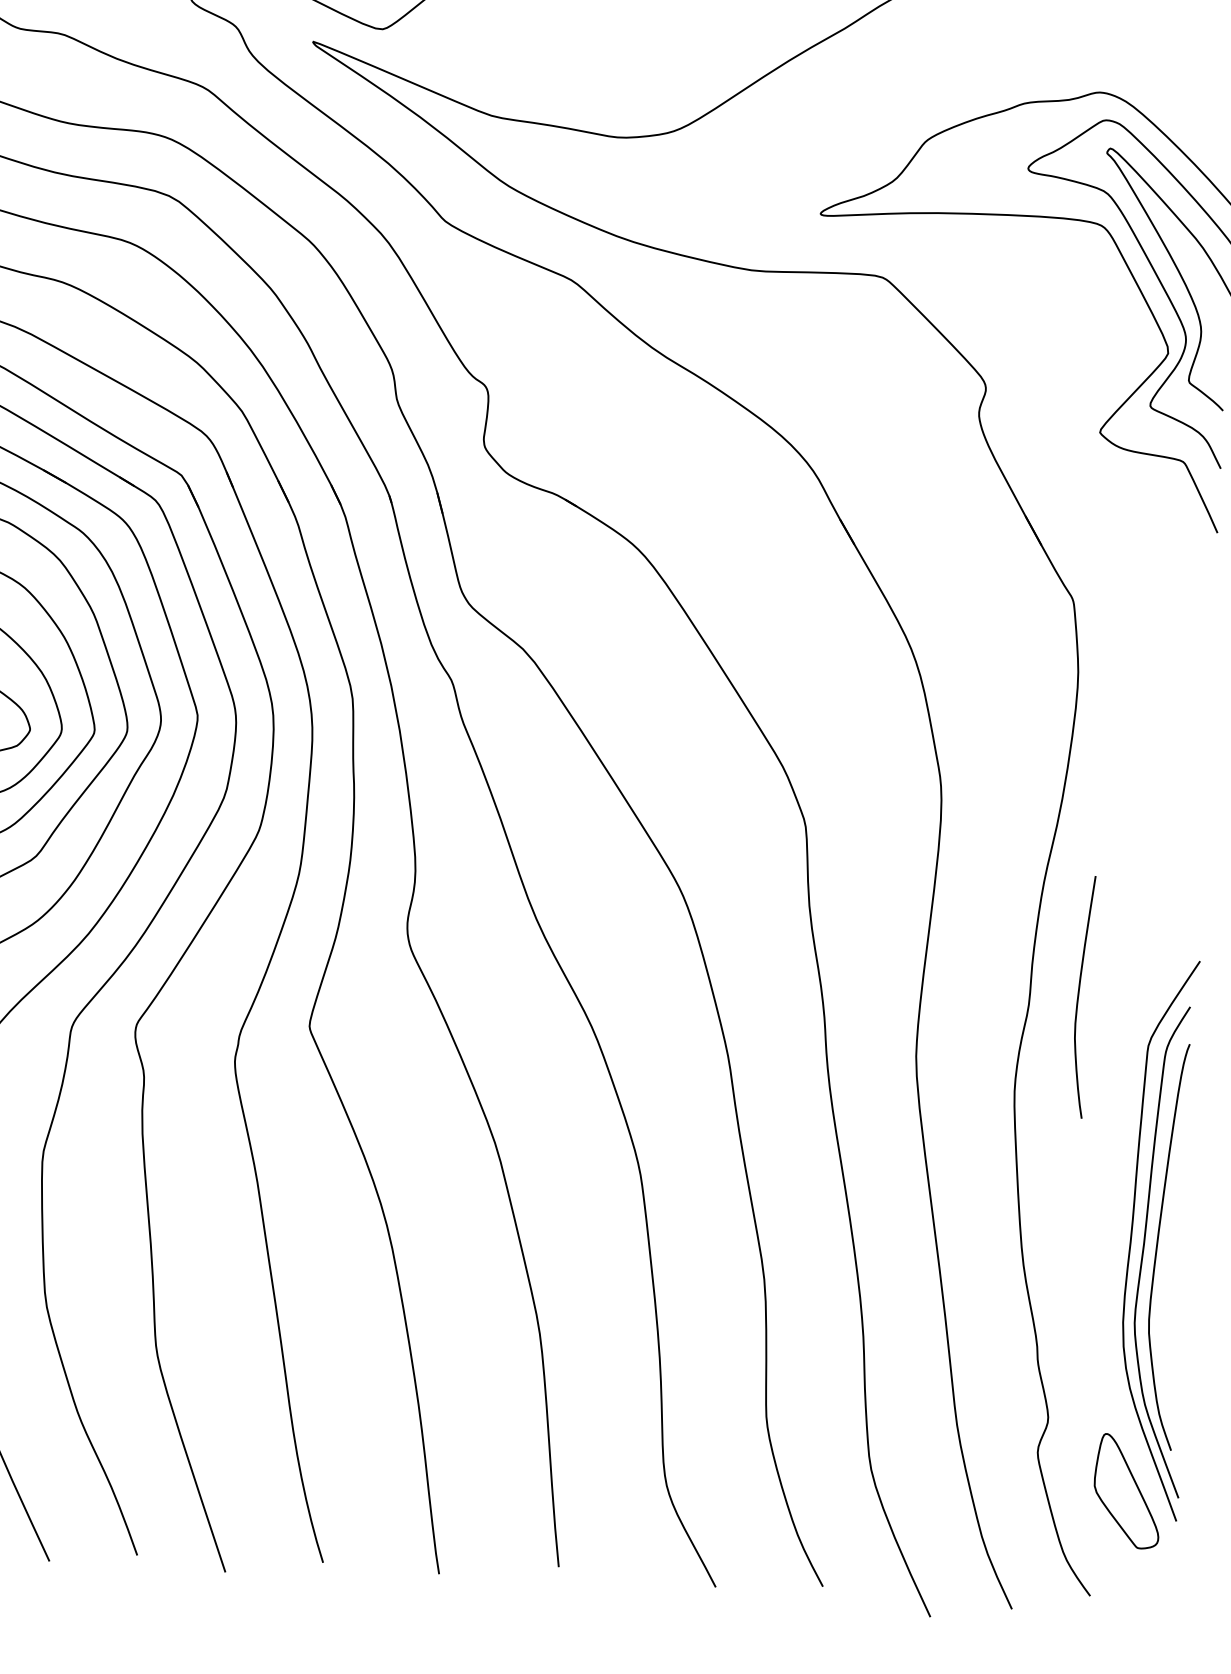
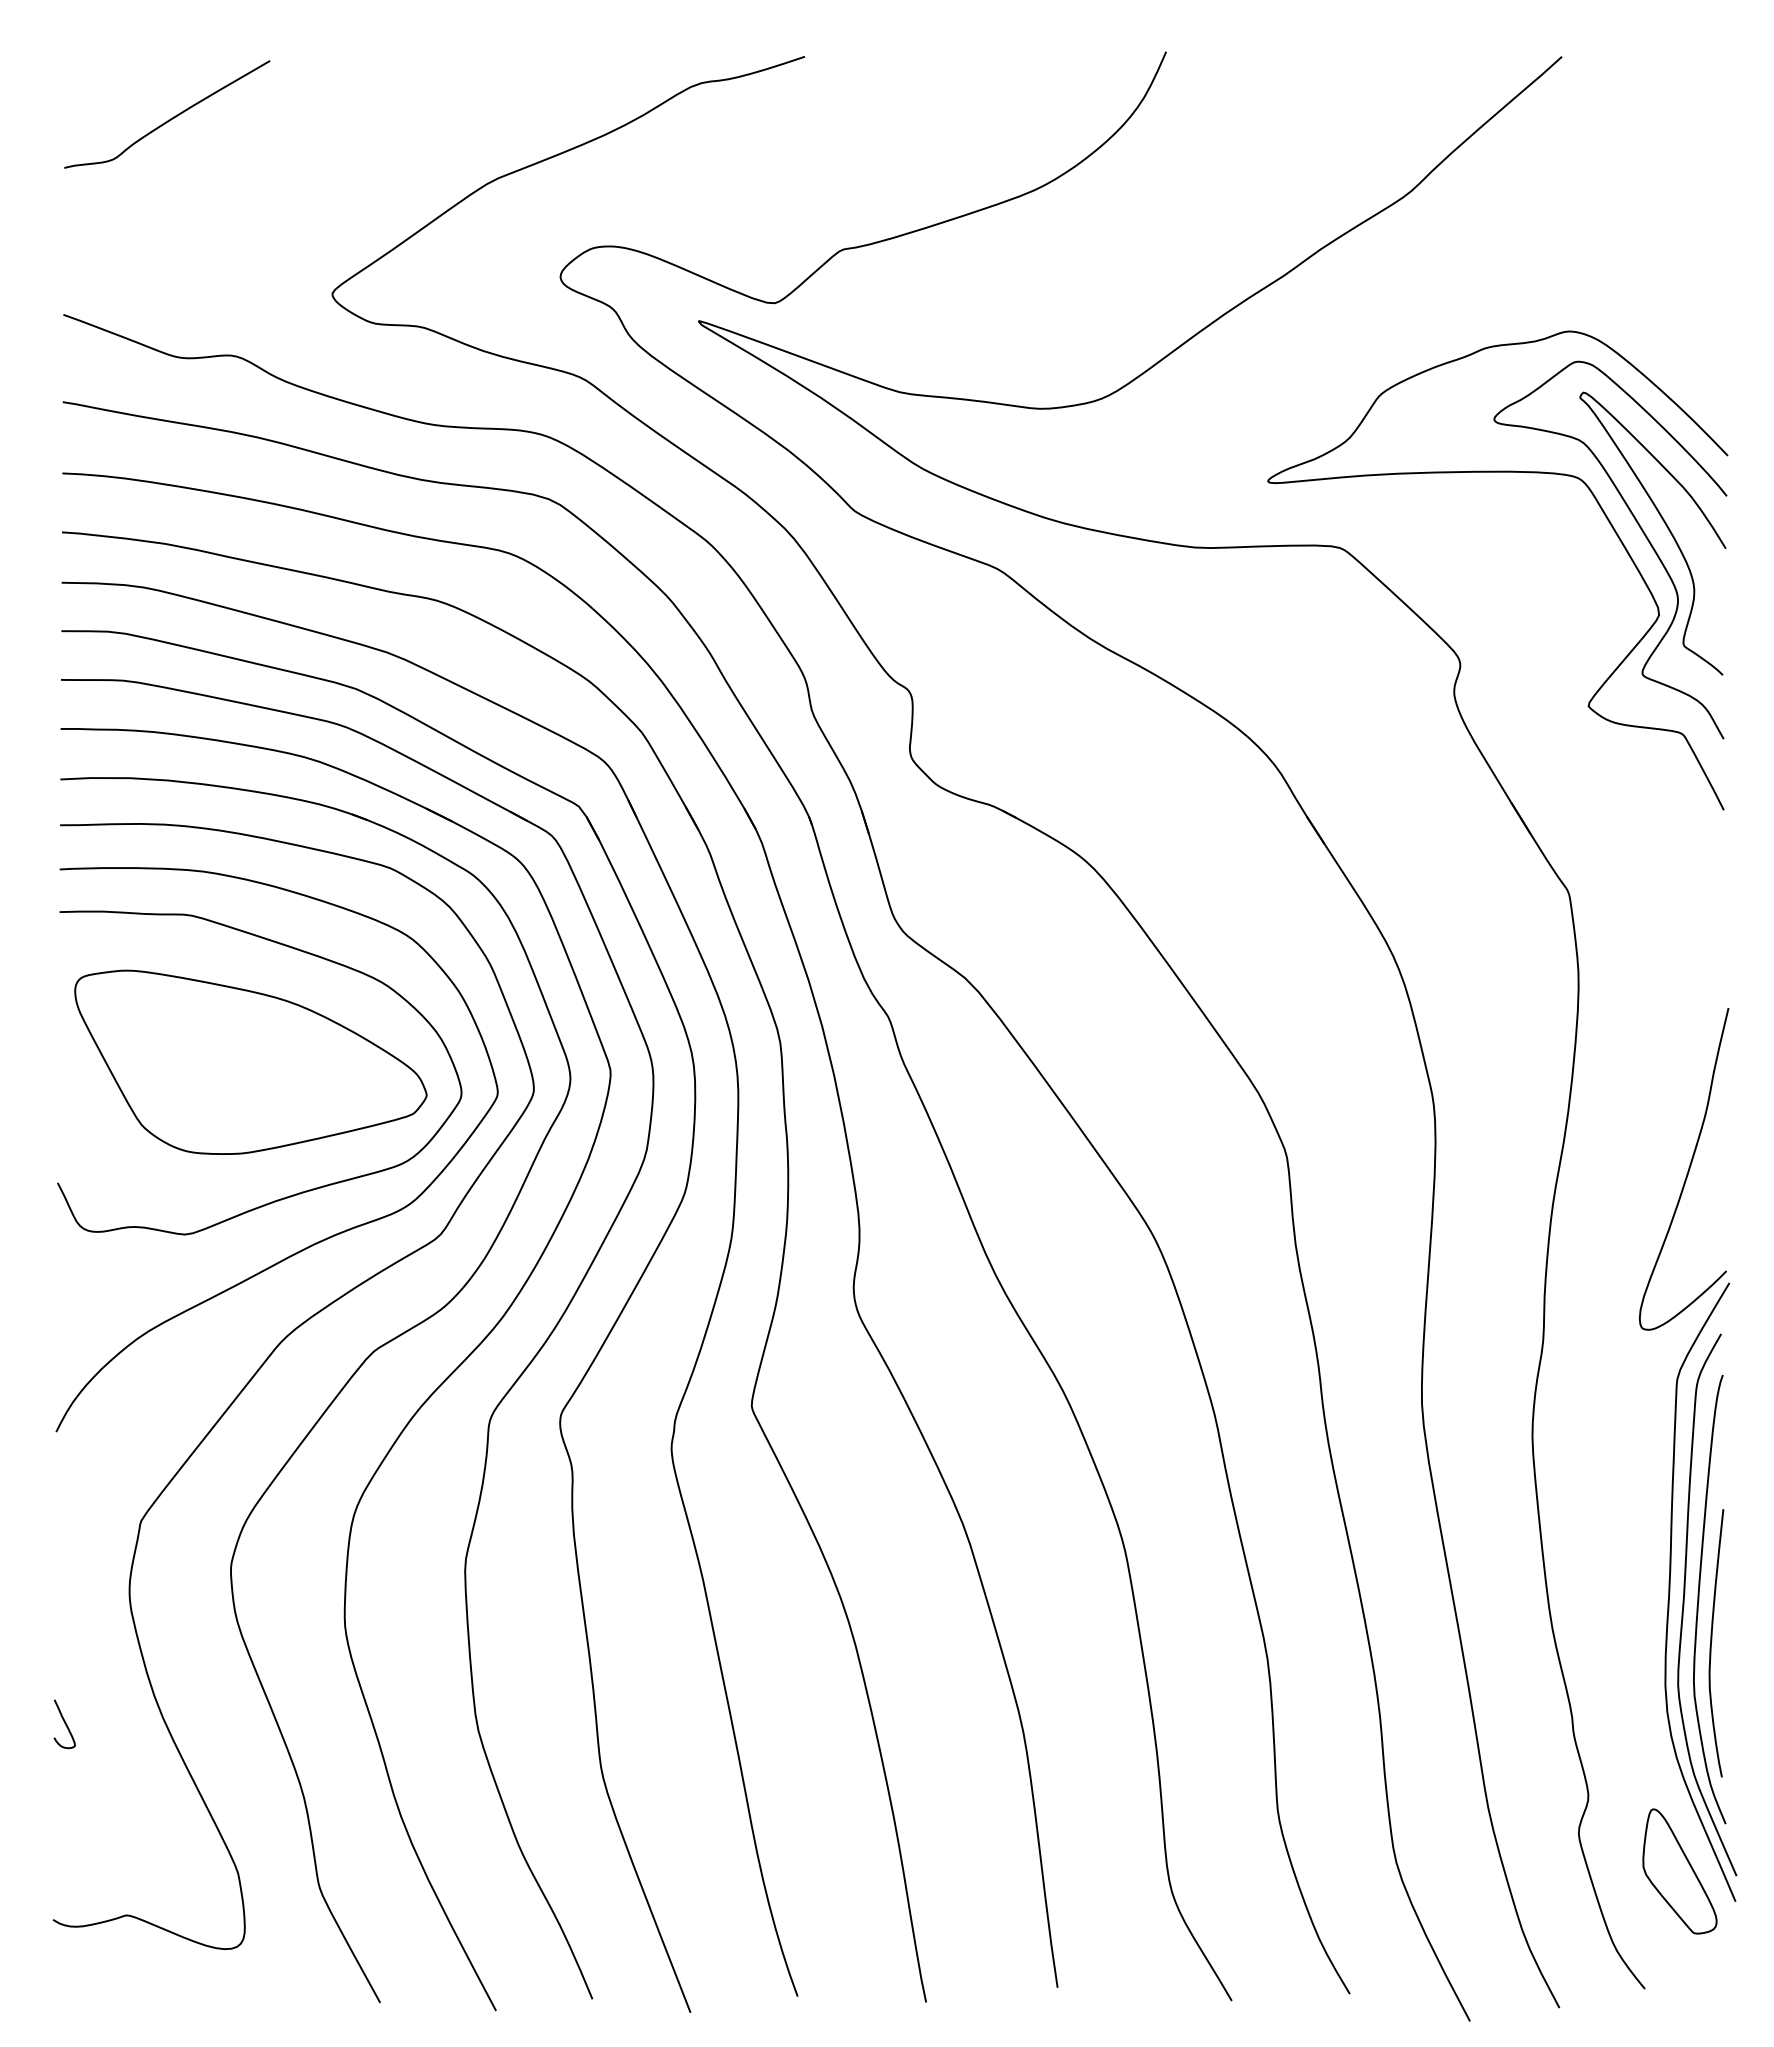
curve: (1167, 857) -> (1687, 1170), added
curve: (1079, 994) -> (1712, 1640), moved

